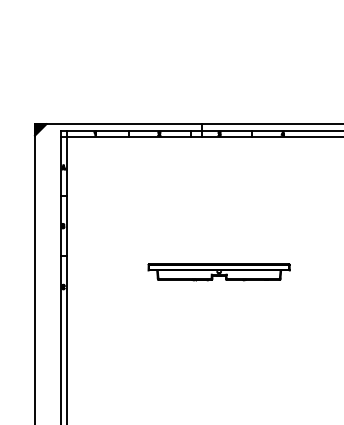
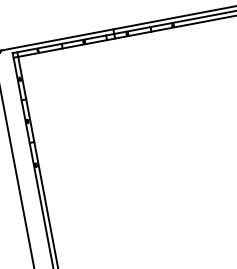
part: (218, 272) -> (145, 133), removed

